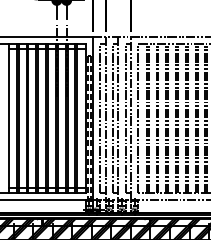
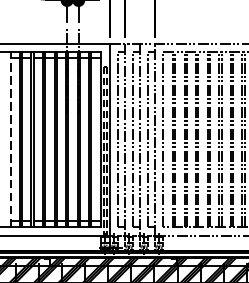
line: (8, 118) -> (10, 139), solid -> dashed

